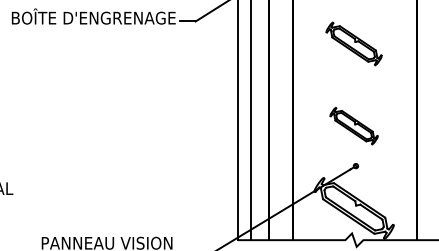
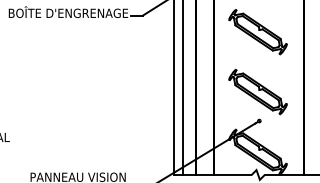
part: (353, 43) -> (257, 31), size x1.43
part: (353, 125) -> (257, 91), size x1.67

